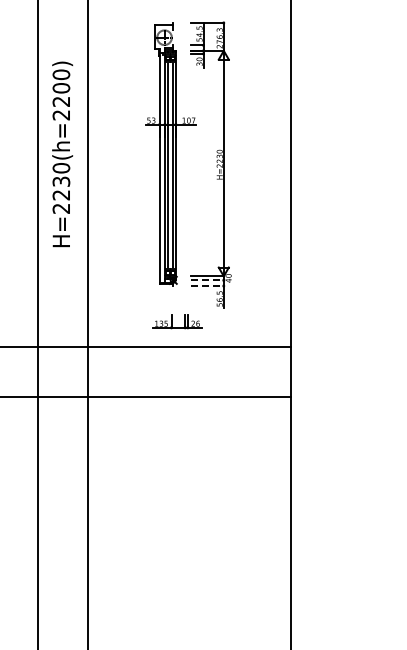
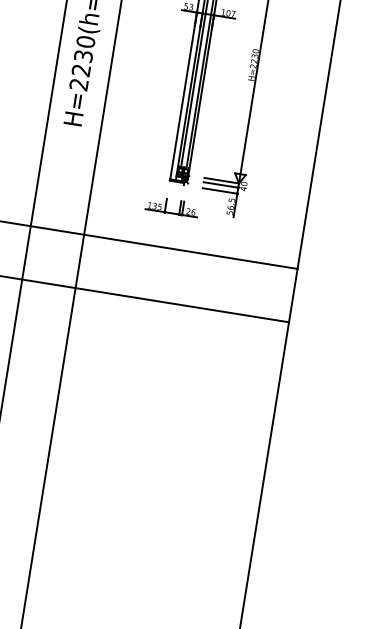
line: (207, 280) -> (221, 185), dashed -> solid
line: (207, 286) -> (220, 191), dashed -> solid
part: (177, 321) -> (172, 206), moved

